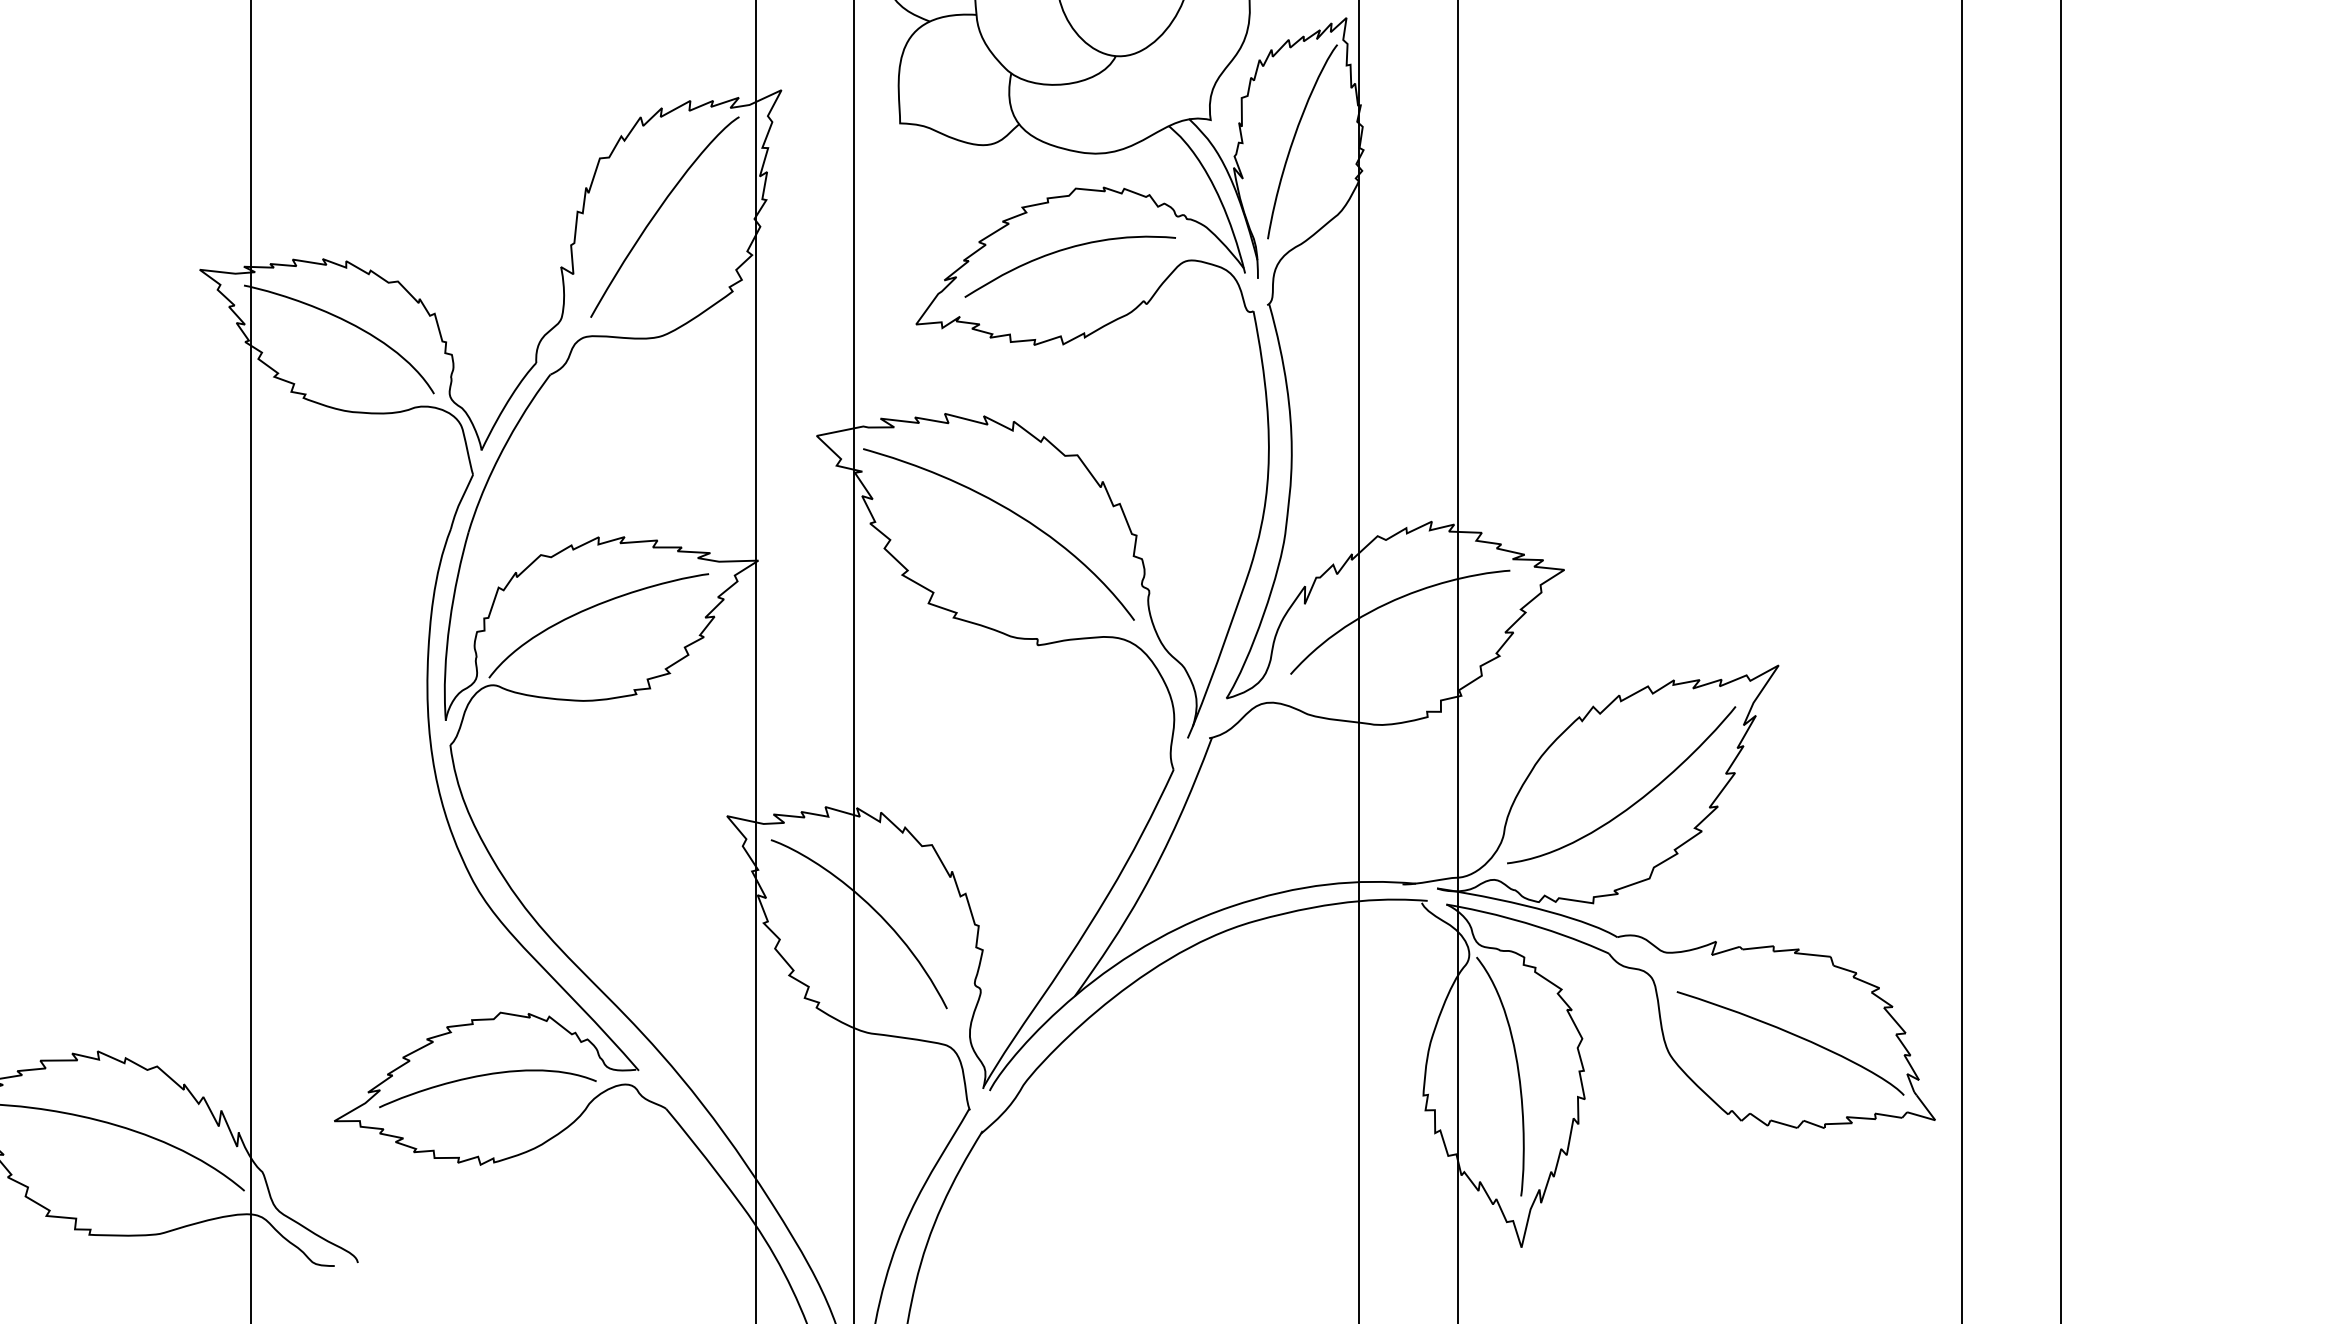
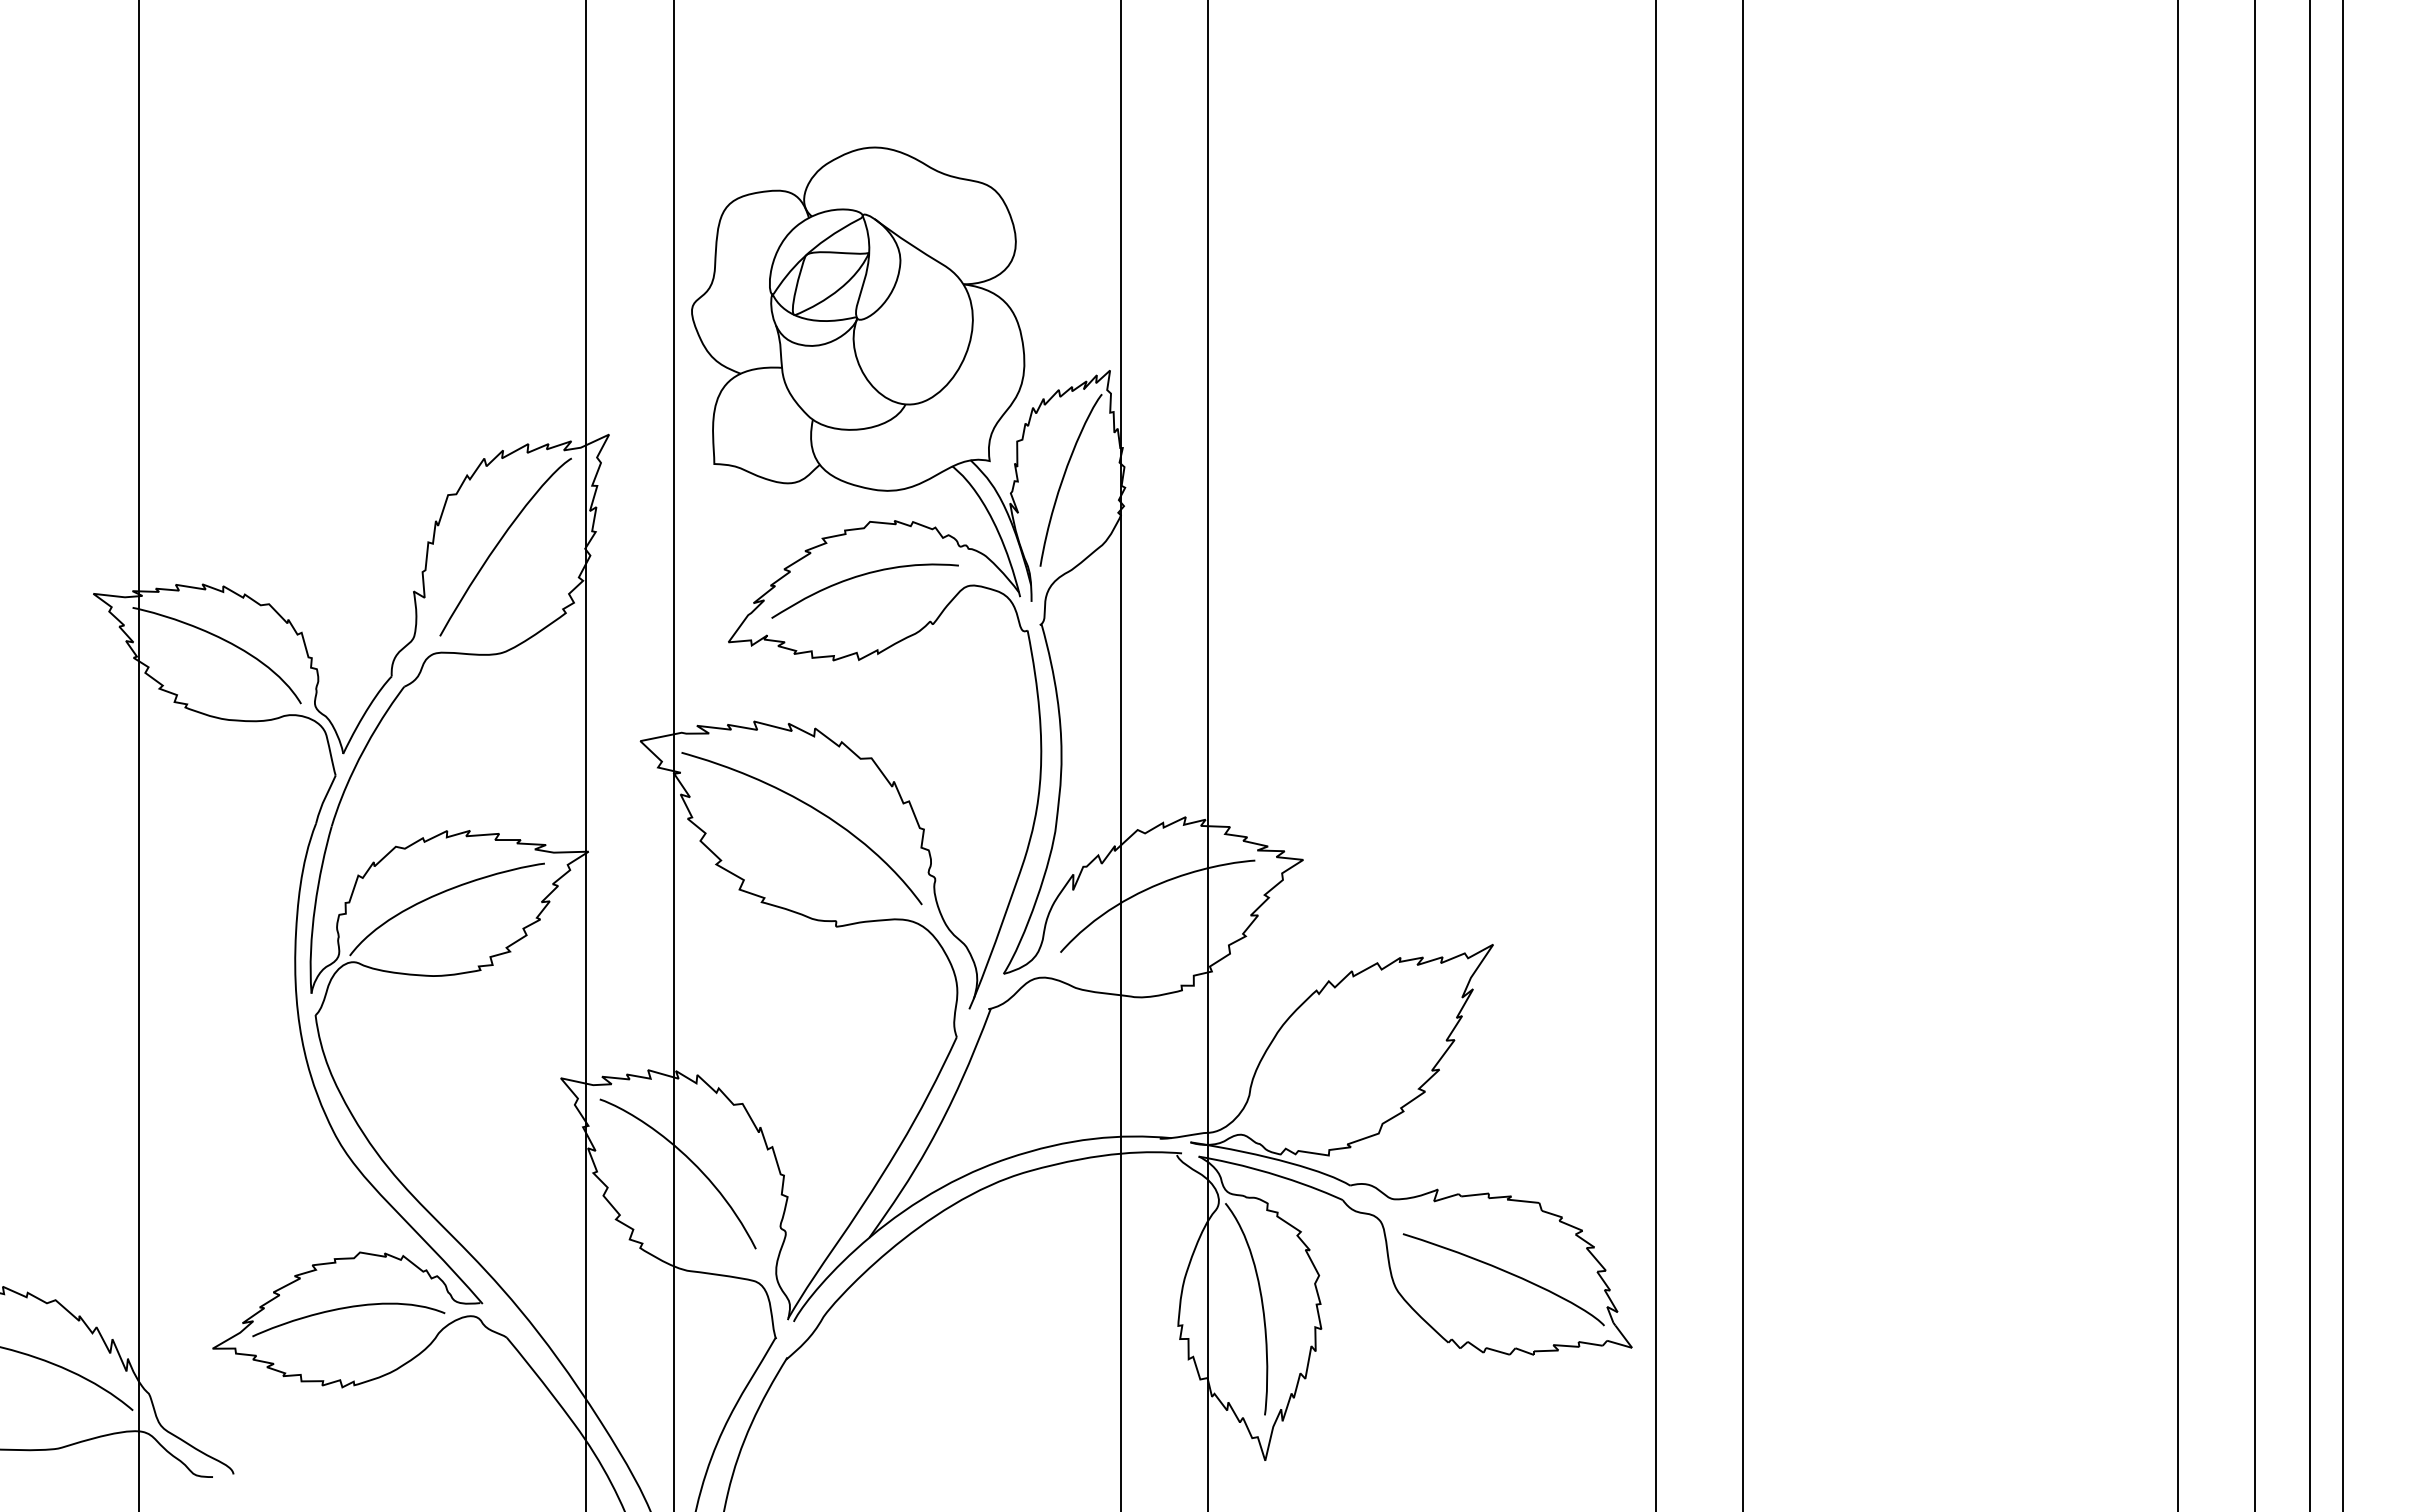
curve: (1633, 802) -> (1364, 1066), removed

